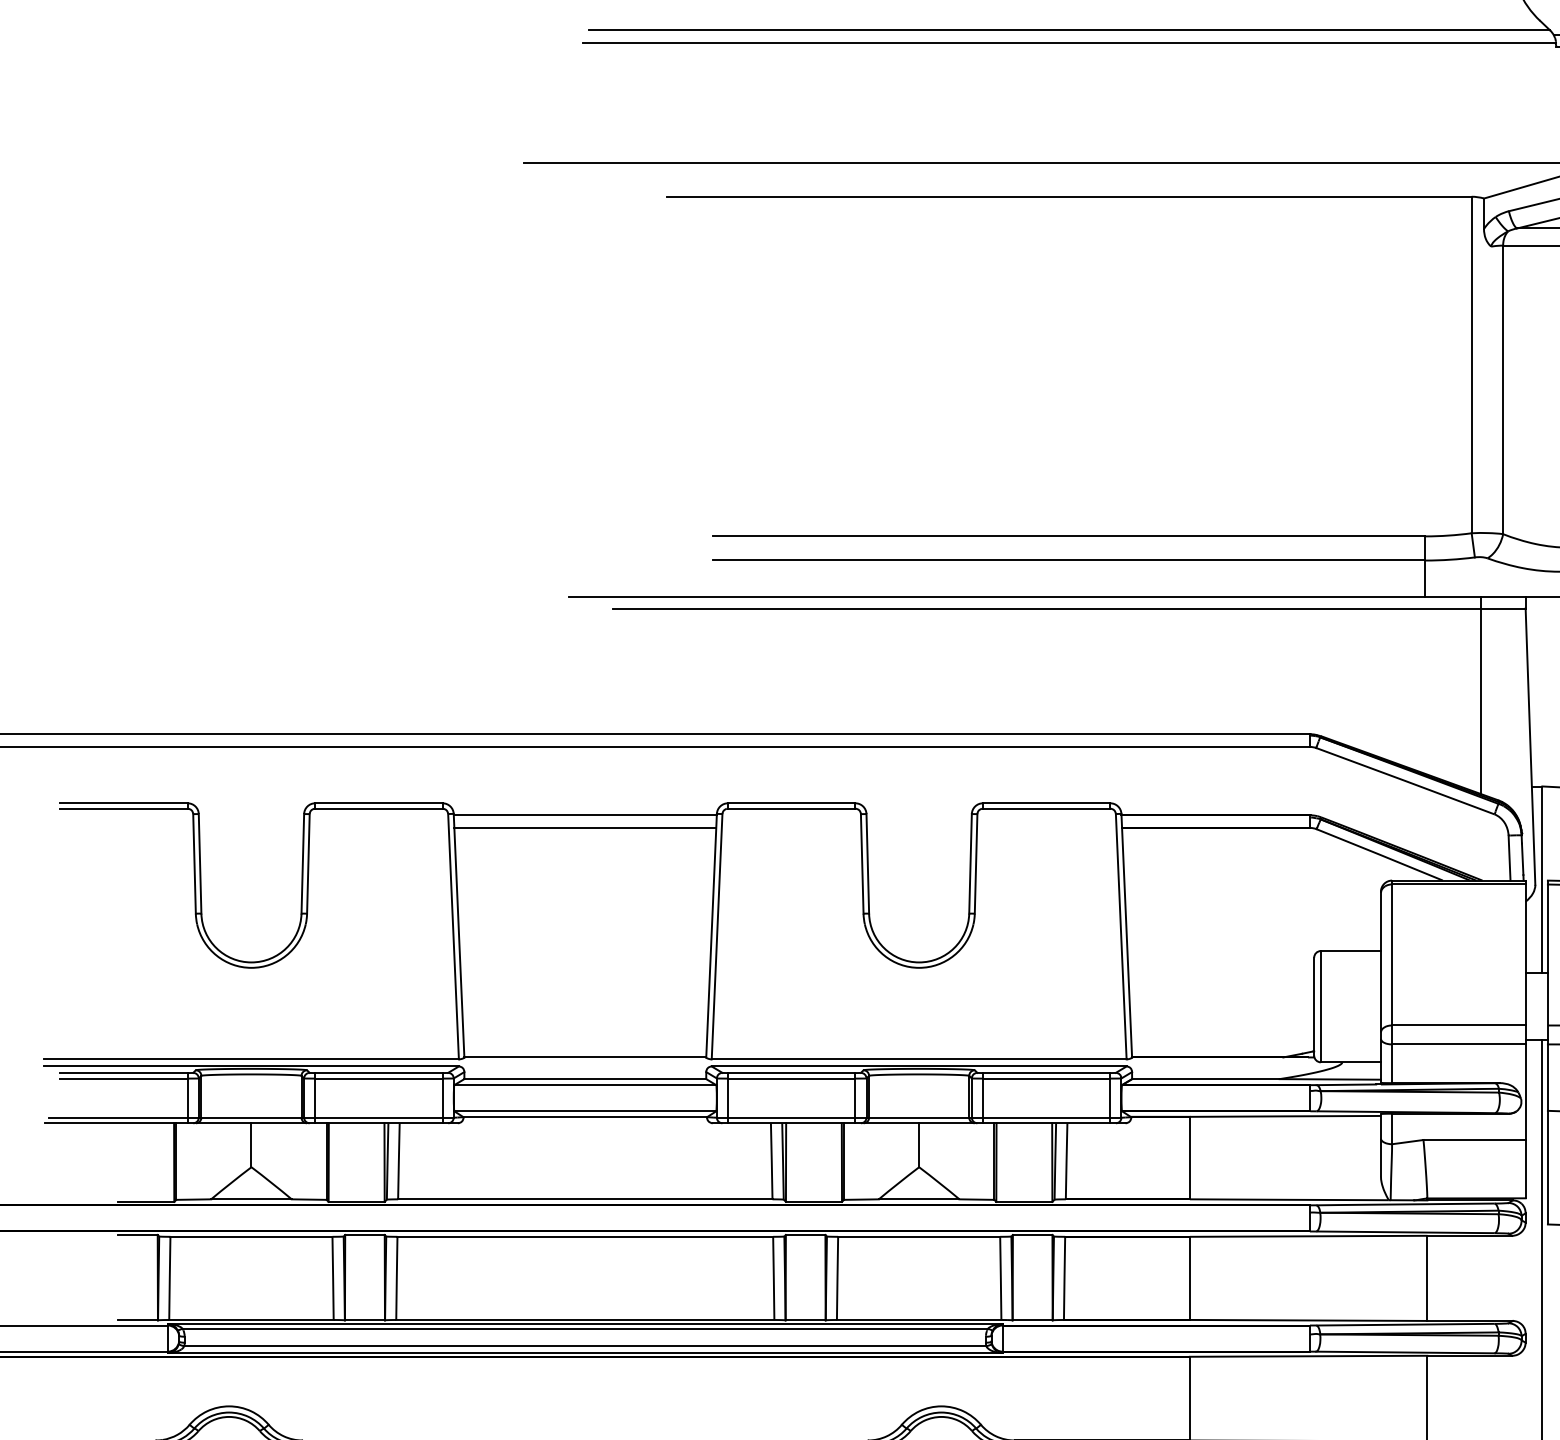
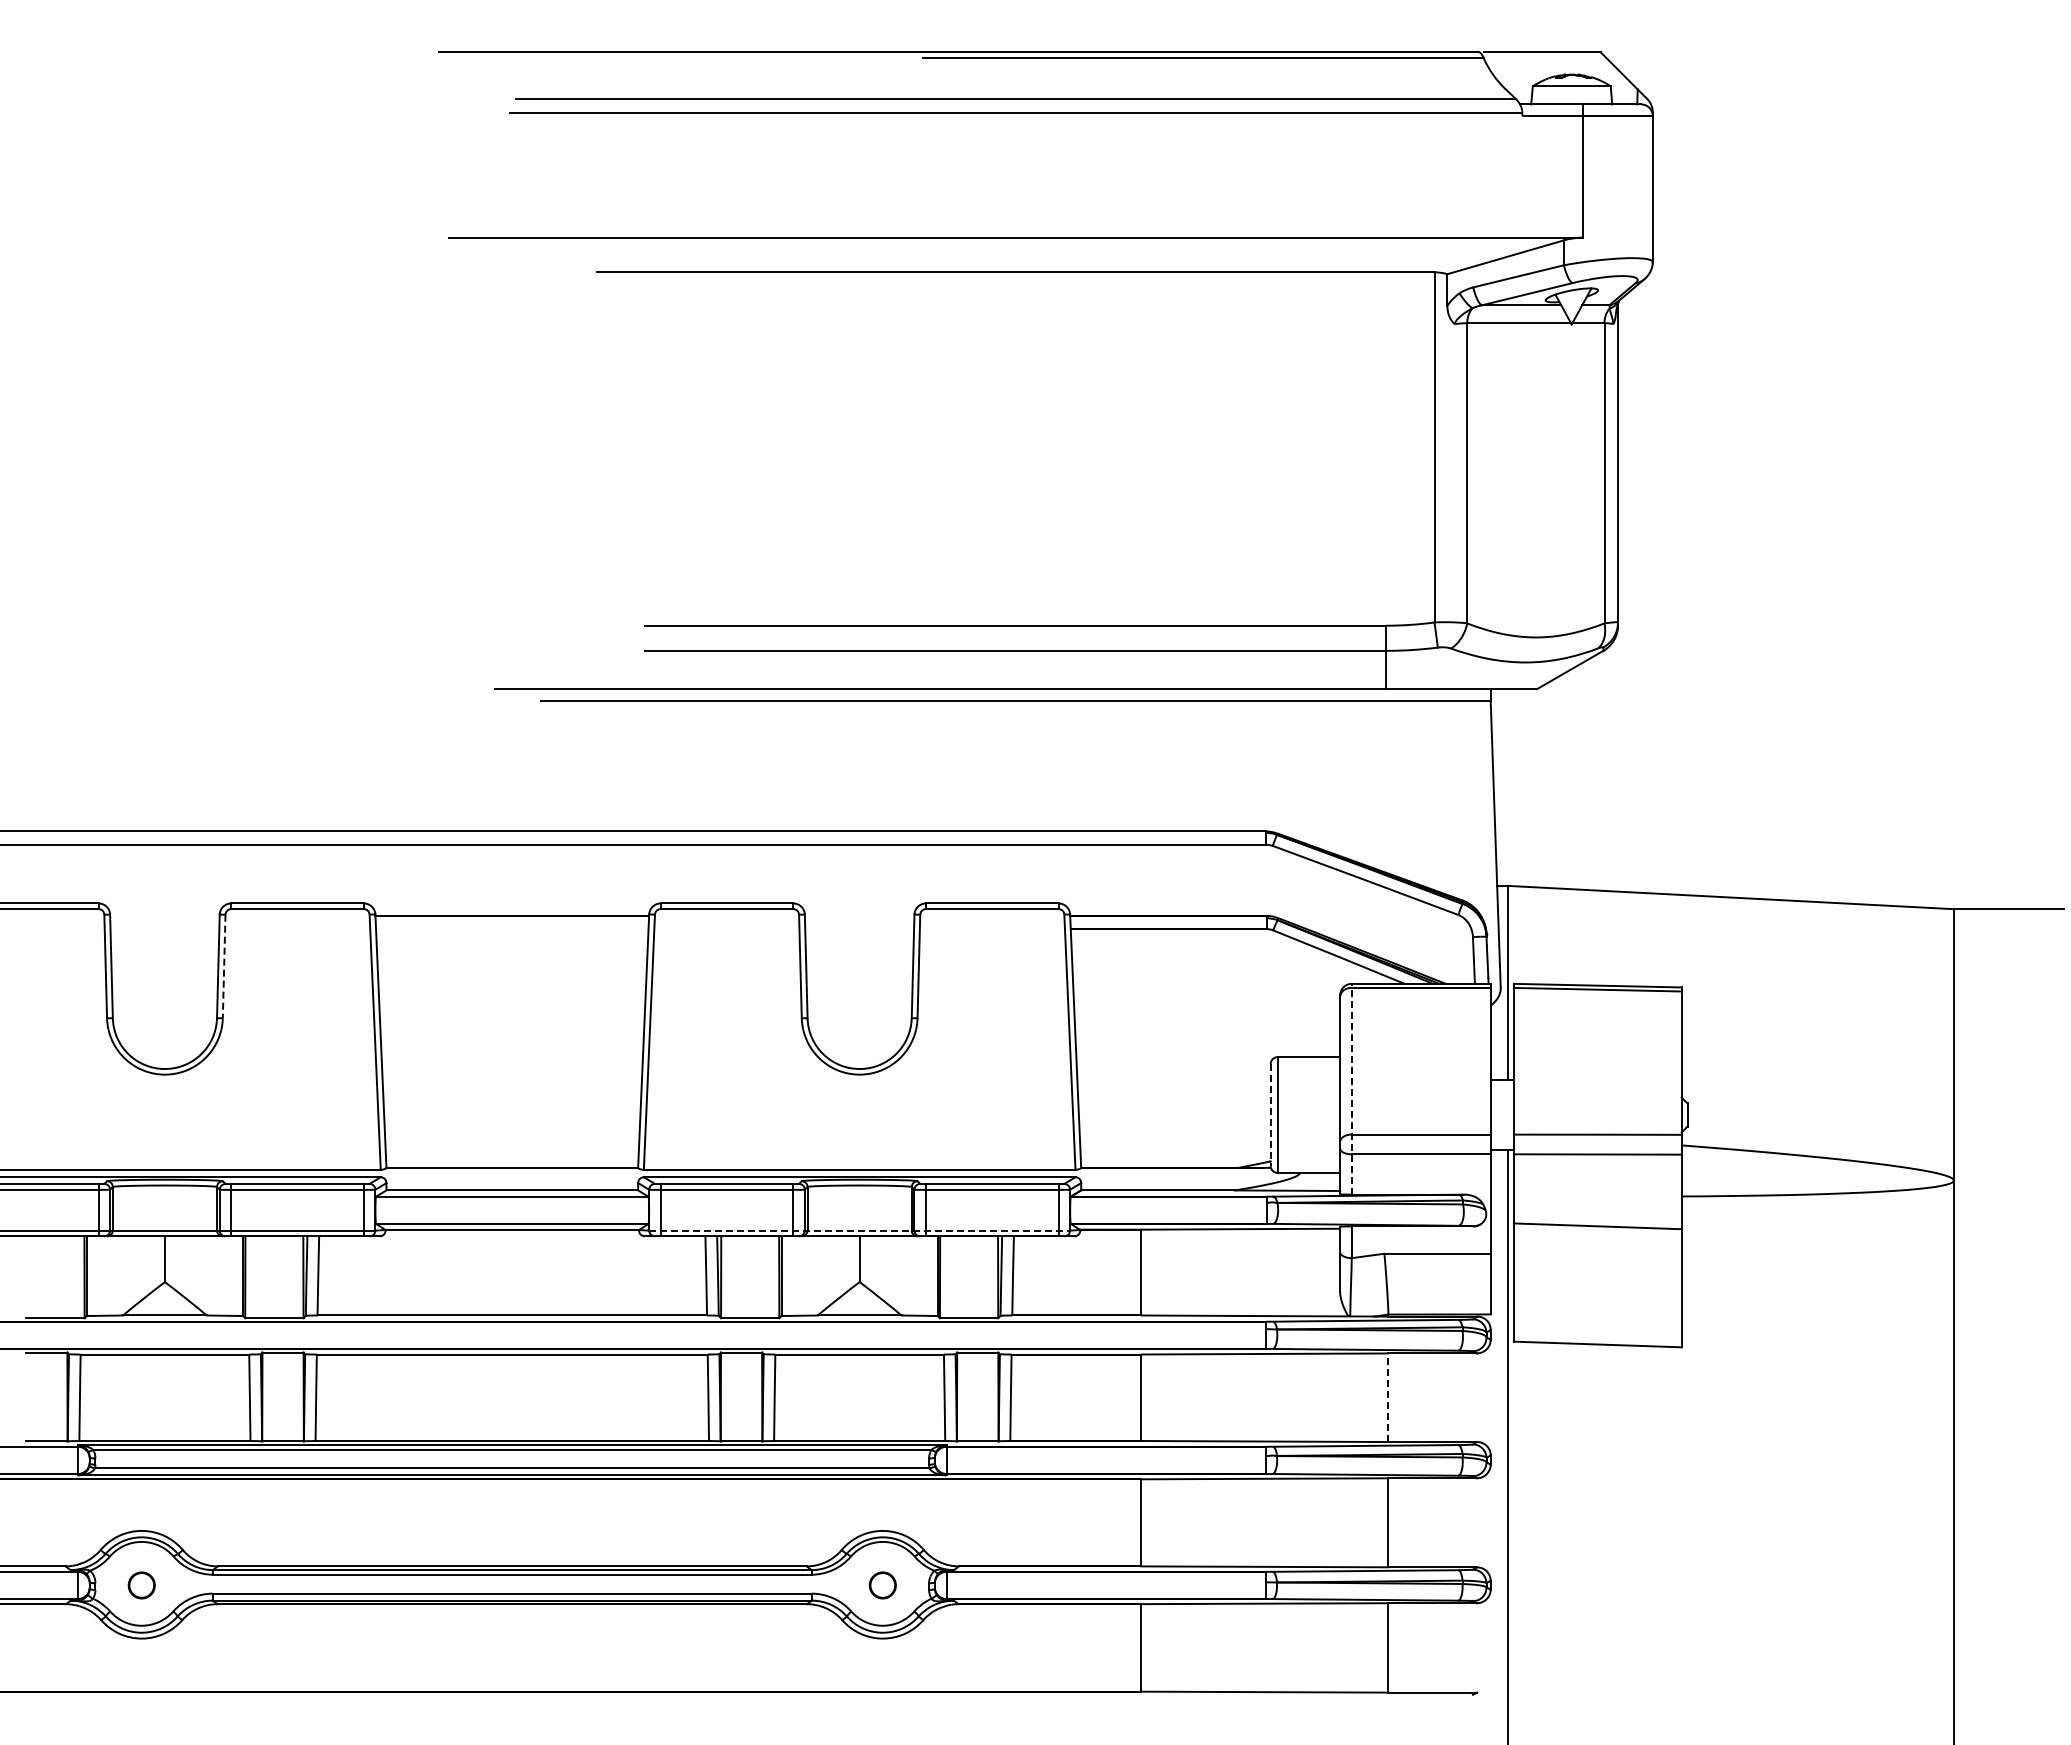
line: (1481, 695) -> (1444, 791), removed
line: (585, 828) -> (512, 929), removed
line: (308, 863) -> (224, 966), solid -> dashed
line: (1391, 981) -> (1351, 1088), solid -> dashed
line: (1314, 1007) -> (1270, 1115), solid -> dashed
line: (919, 1117) -> (860, 1230), solid -> dashed
line: (1427, 1278) -> (1388, 1397), solid -> dashed

